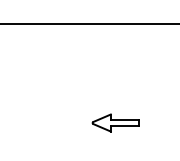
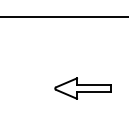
part: (115, 122) -> (82, 88), size x1.67

